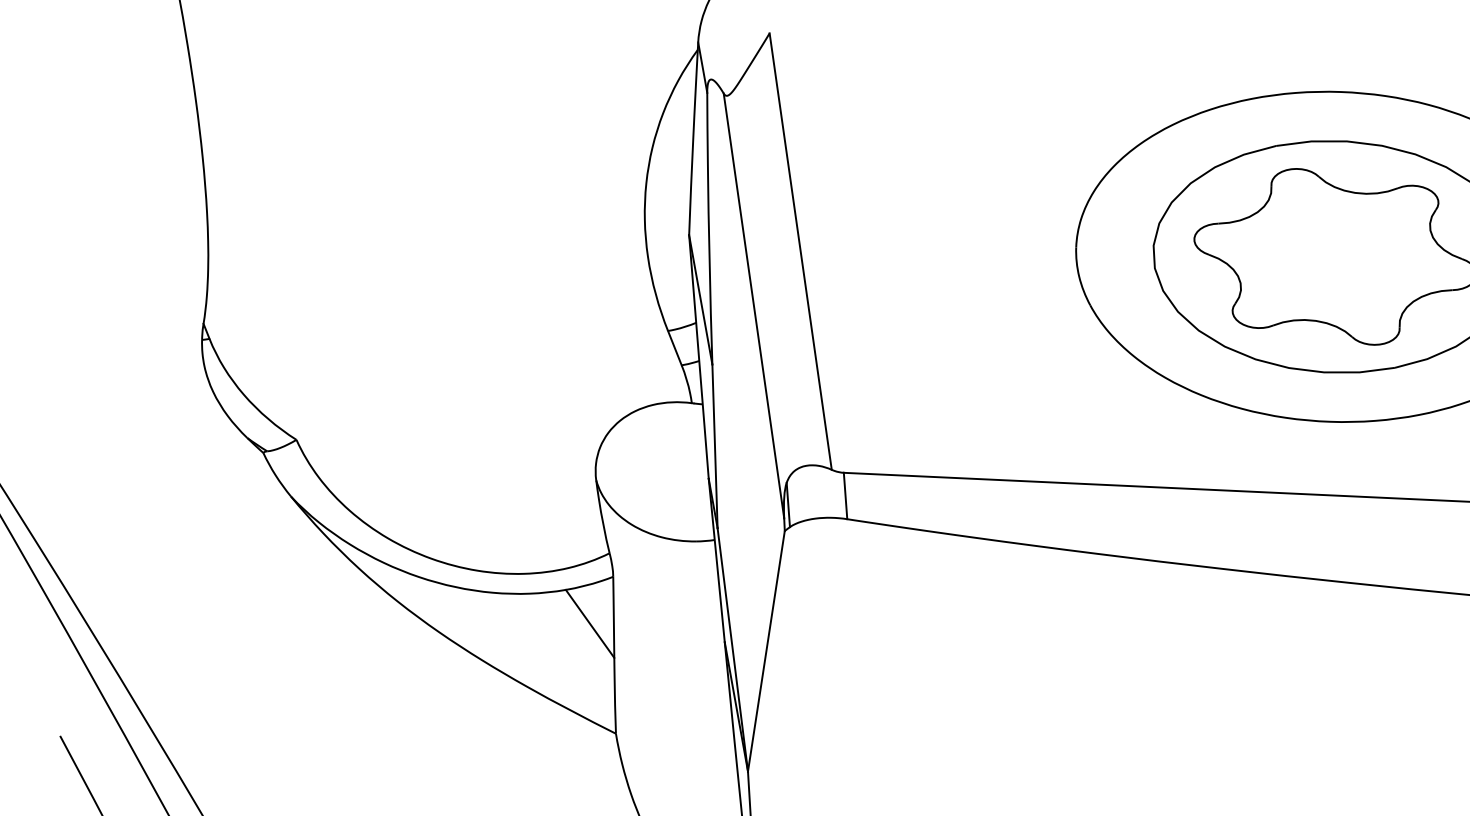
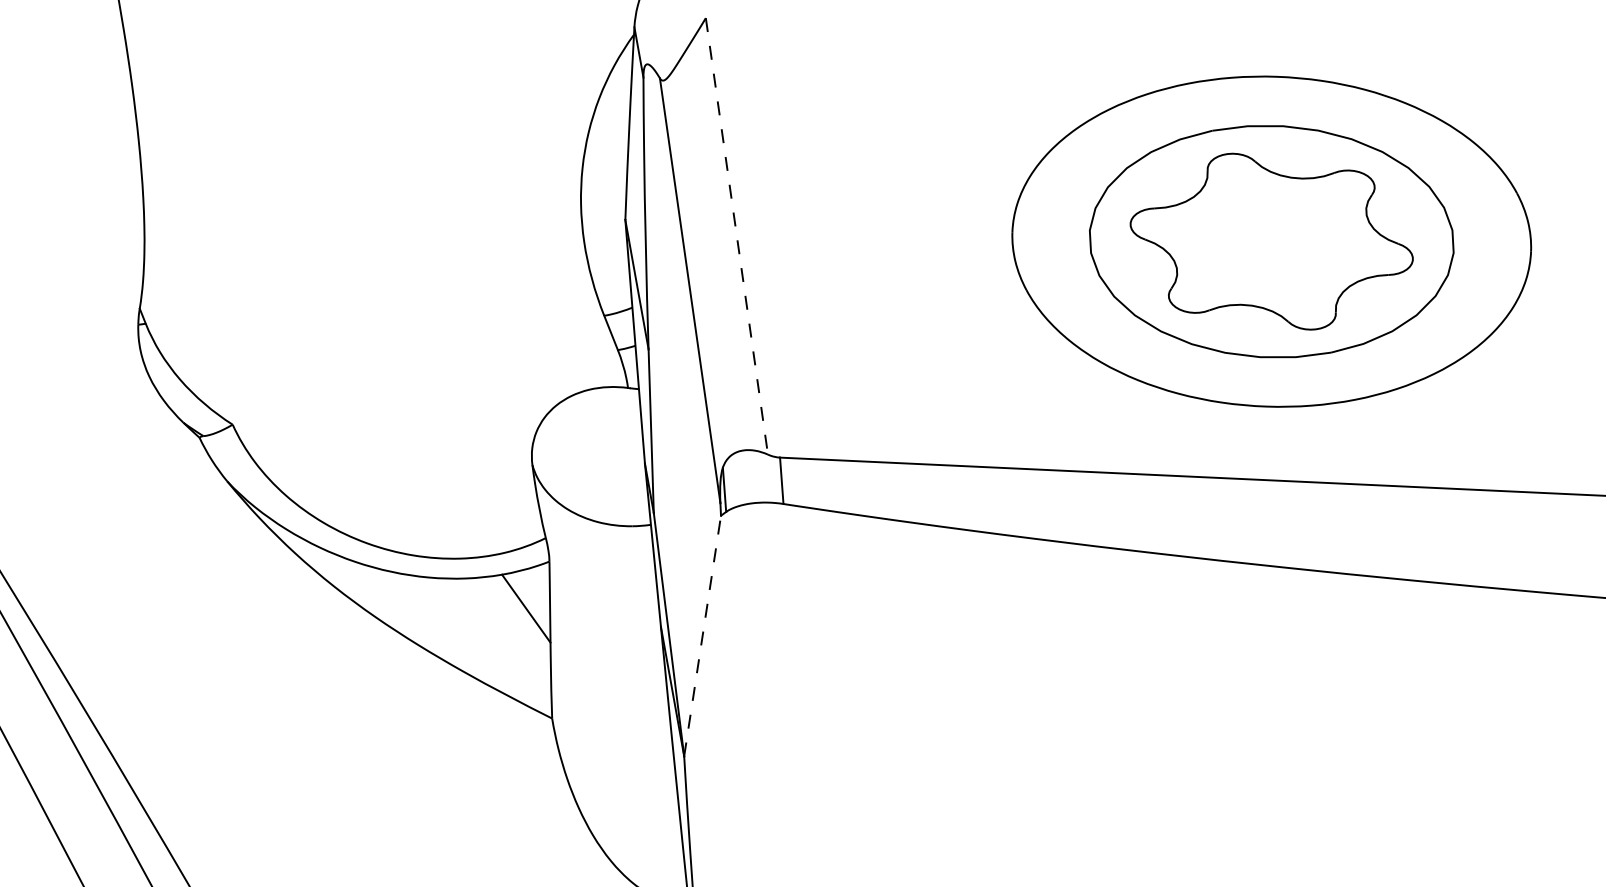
line: (800, 251) -> (736, 236), solid -> dashed
line: (766, 651) -> (702, 636), solid -> dashed

